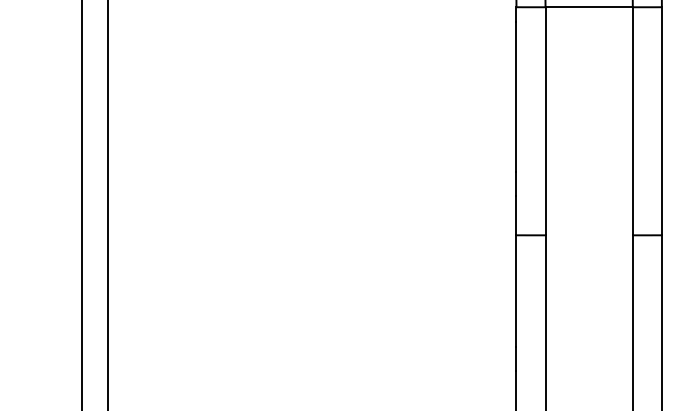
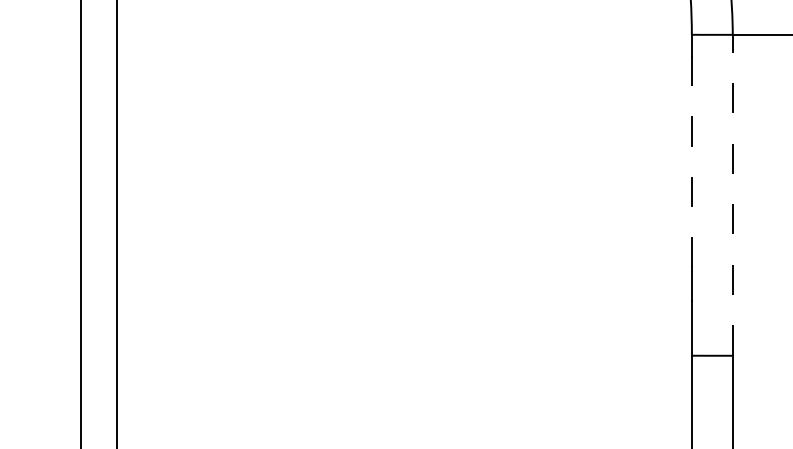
line: (516, 97) -> (691, 161), solid -> dashed
line: (545, 120) -> (732, 194), solid -> dashed

